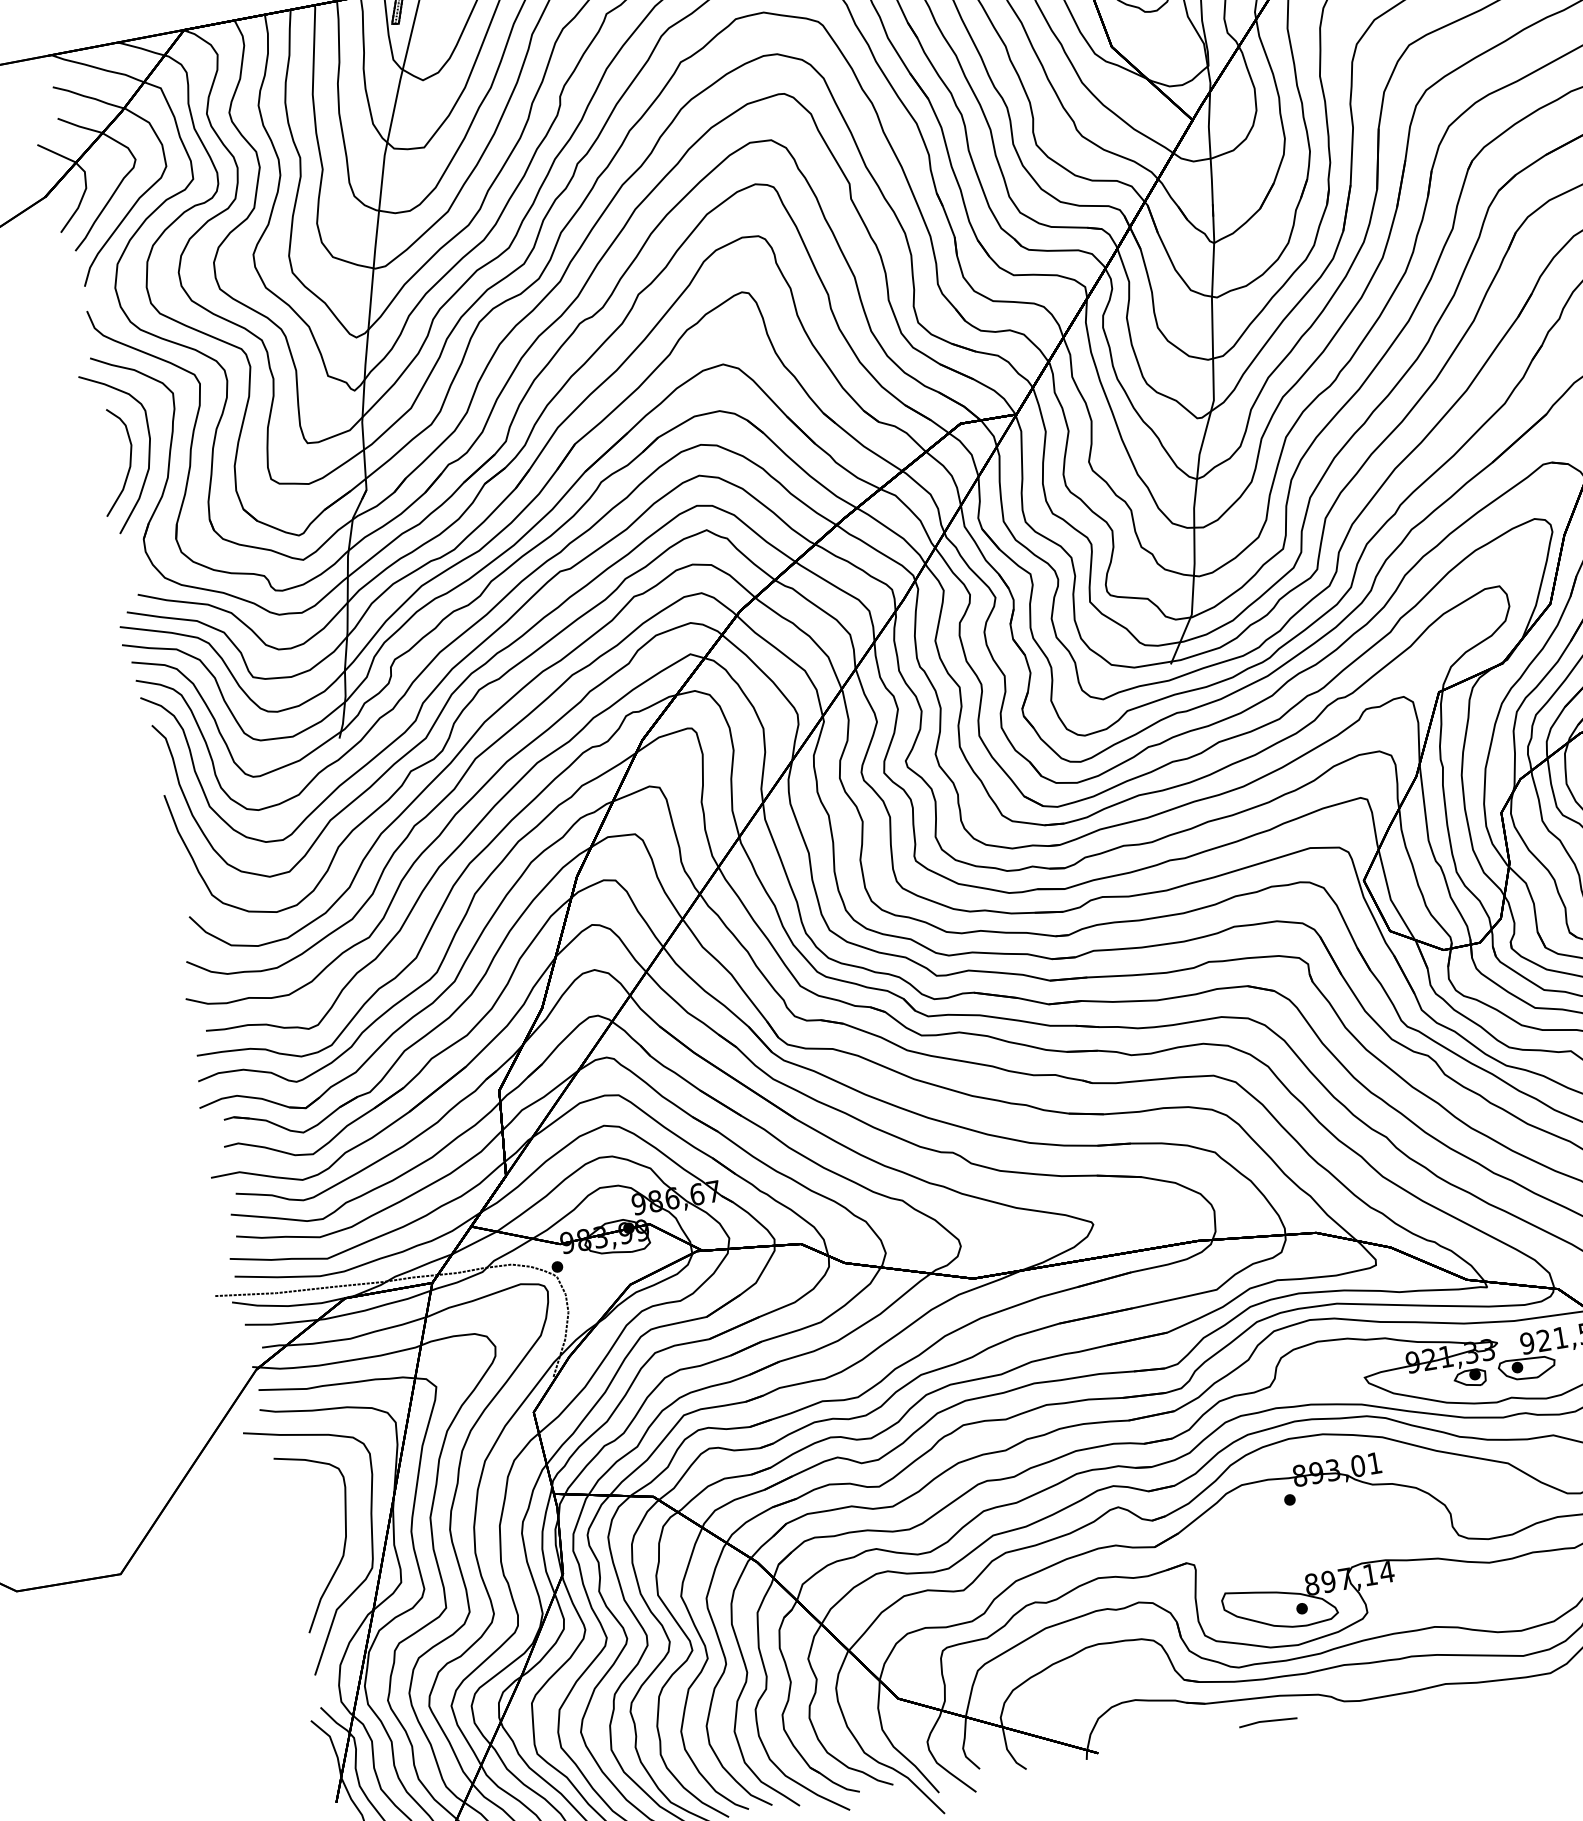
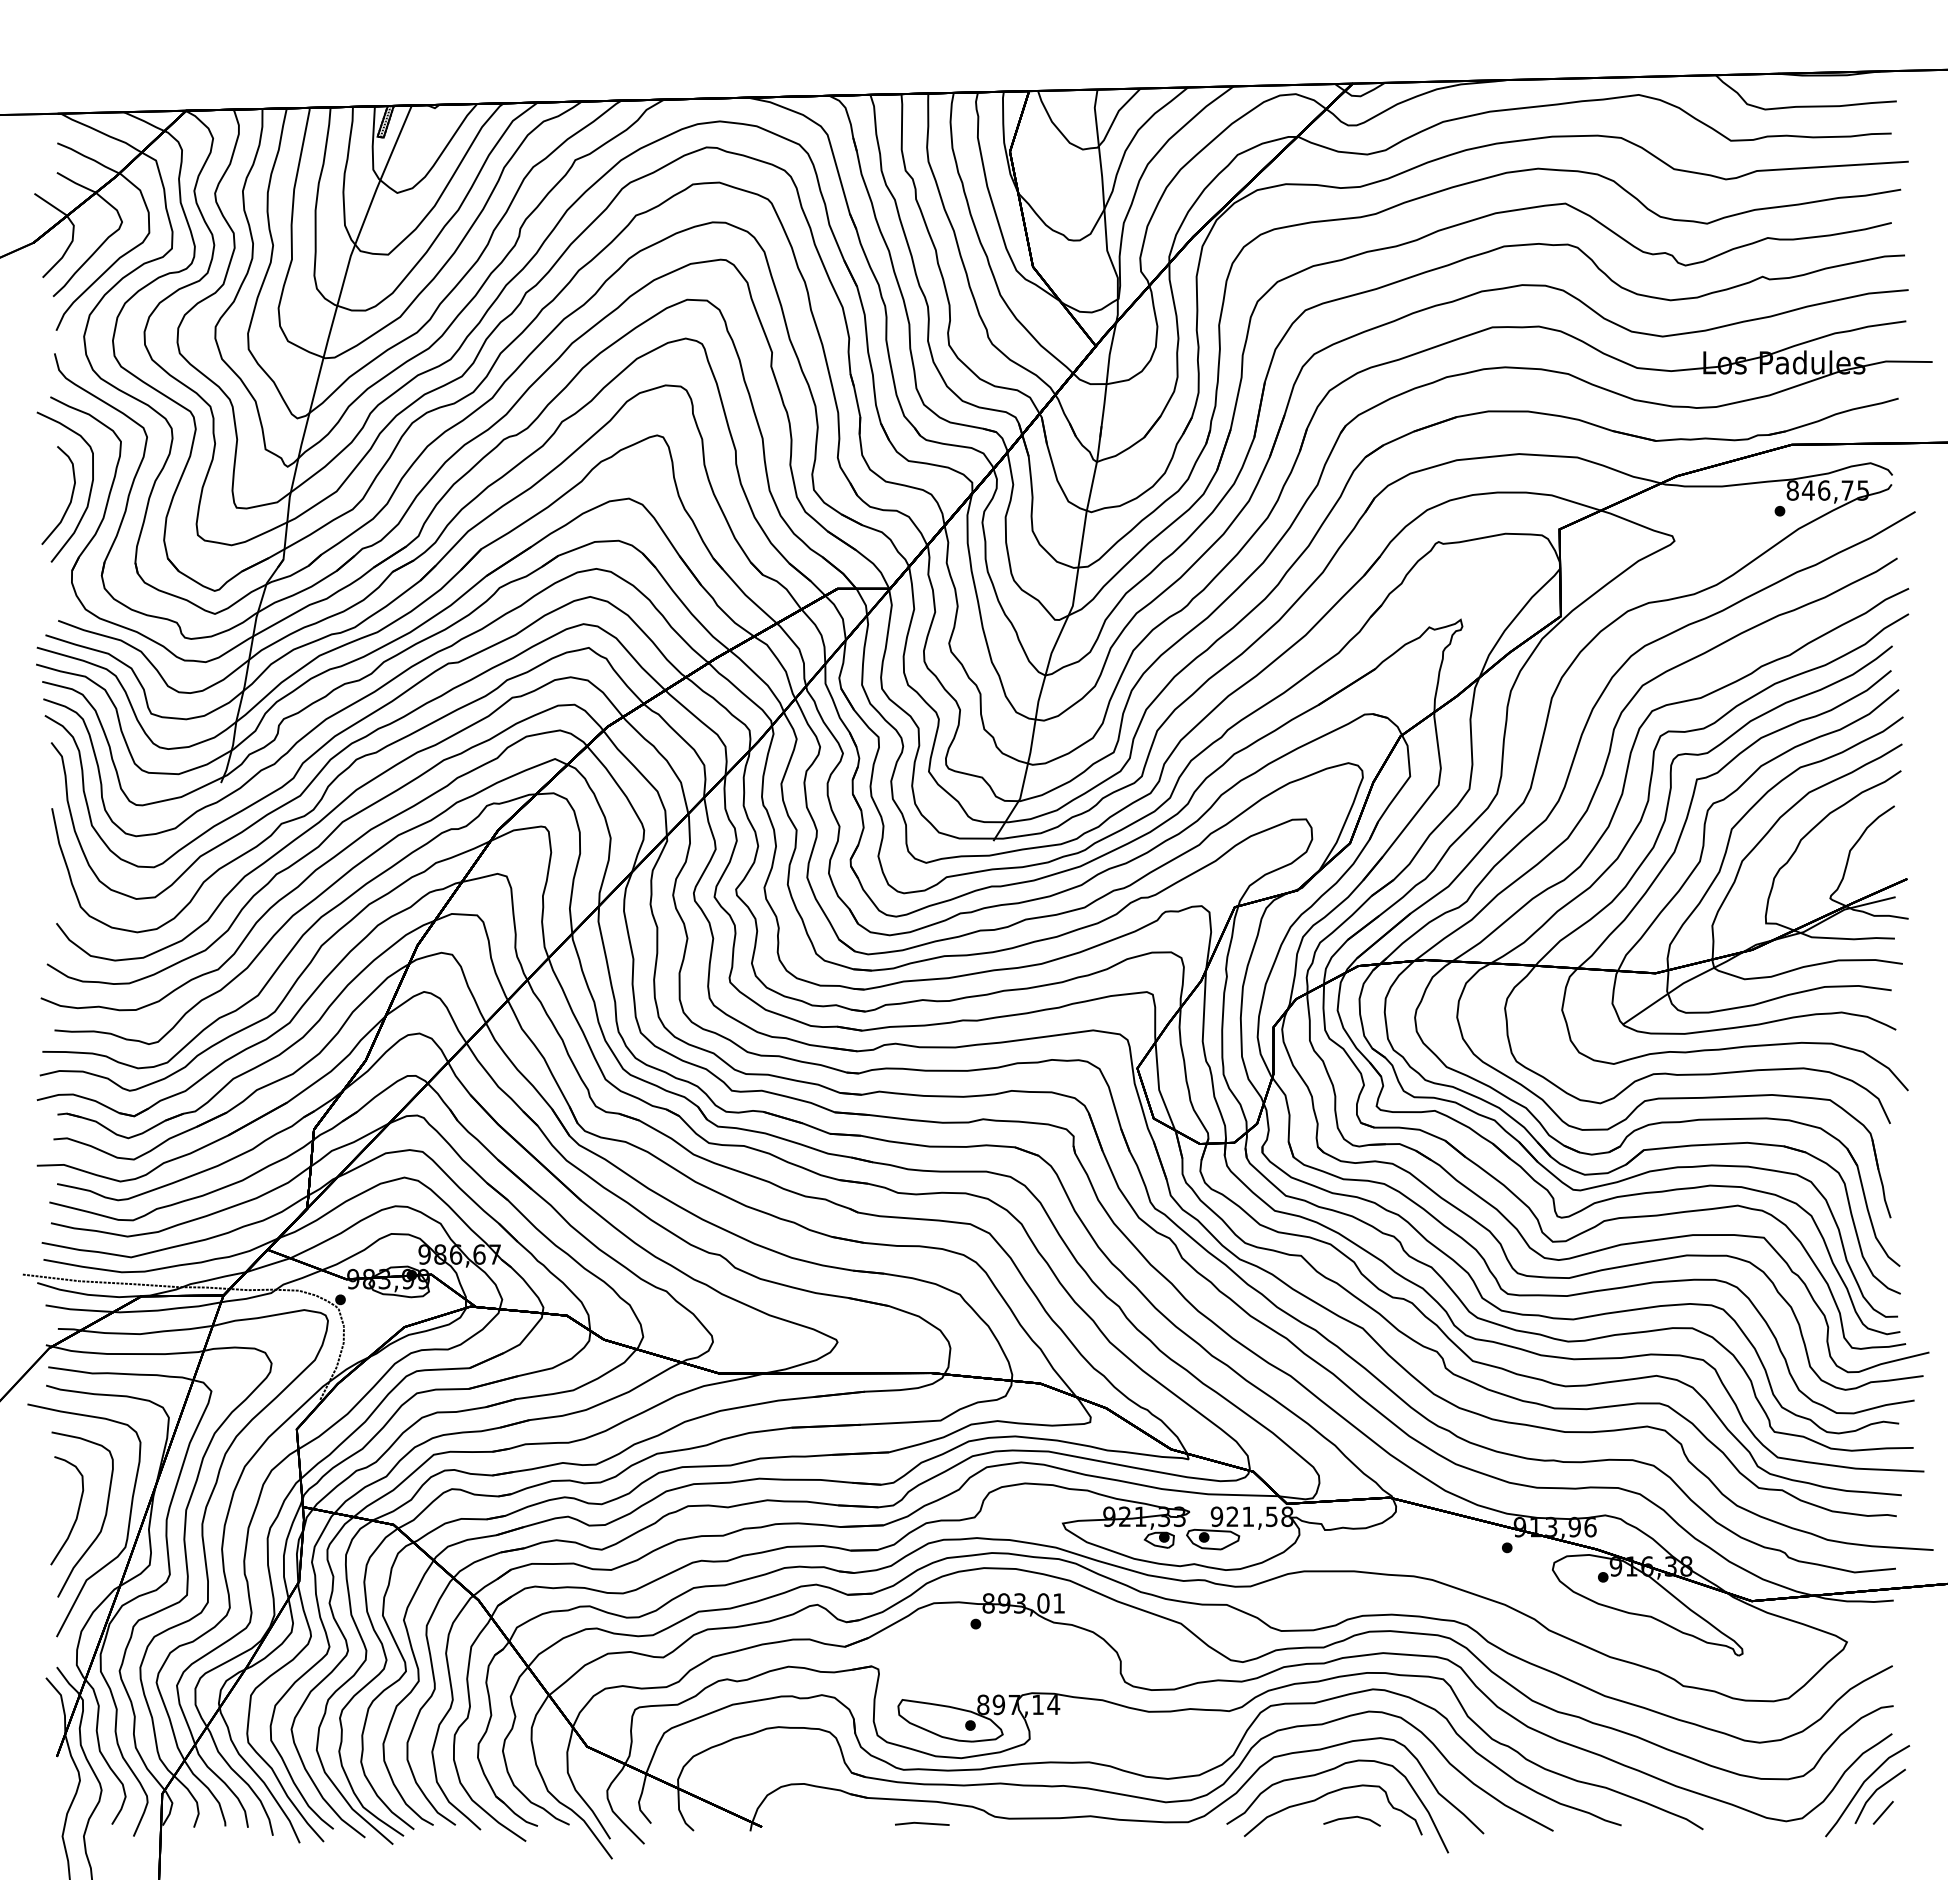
curve: (314, 1541) -> (76, 1514), added

